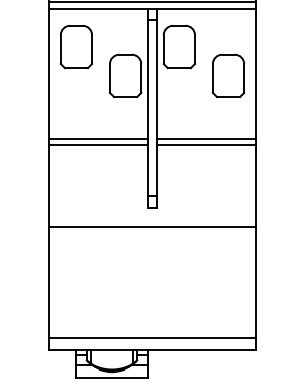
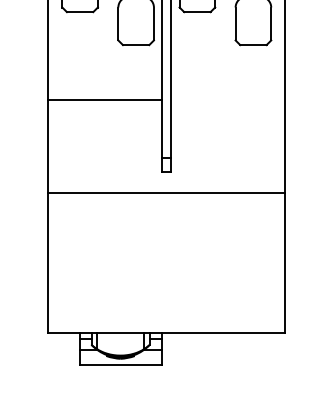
line: (98, 138) -> (105, 92), removed
line: (206, 138) -> (228, 92), removed
line: (206, 145) -> (228, 100), removed
line: (152, 338) -> (166, 320), removed

